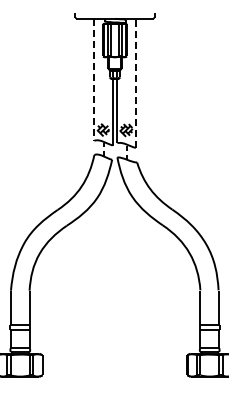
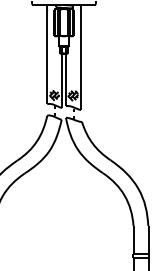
line: (94, 80) -> (47, 55), dashed -> solid
line: (135, 83) -> (80, 57), dashed -> solid

